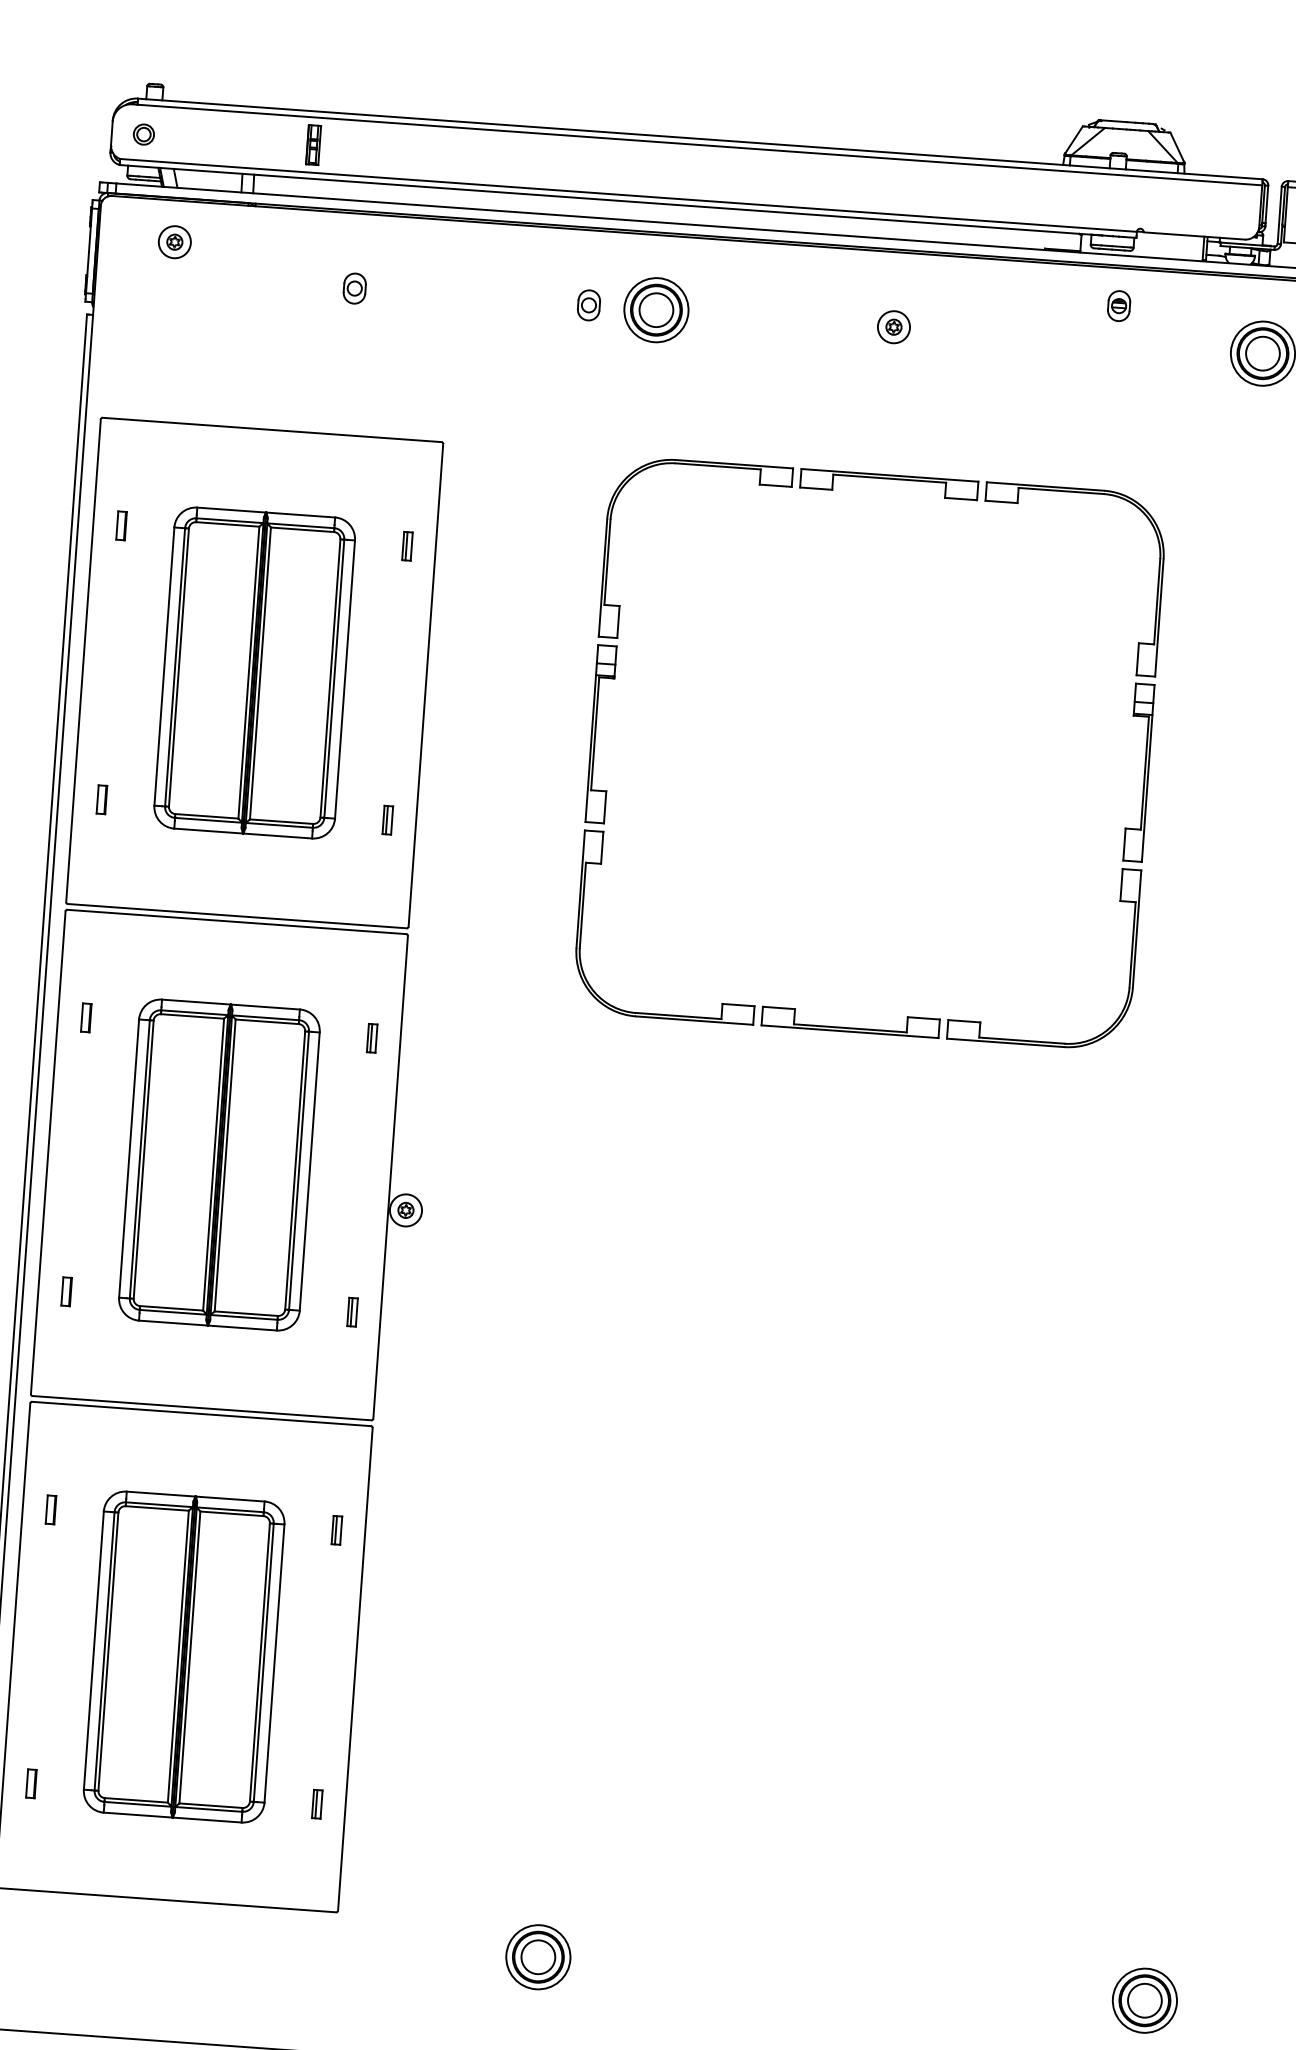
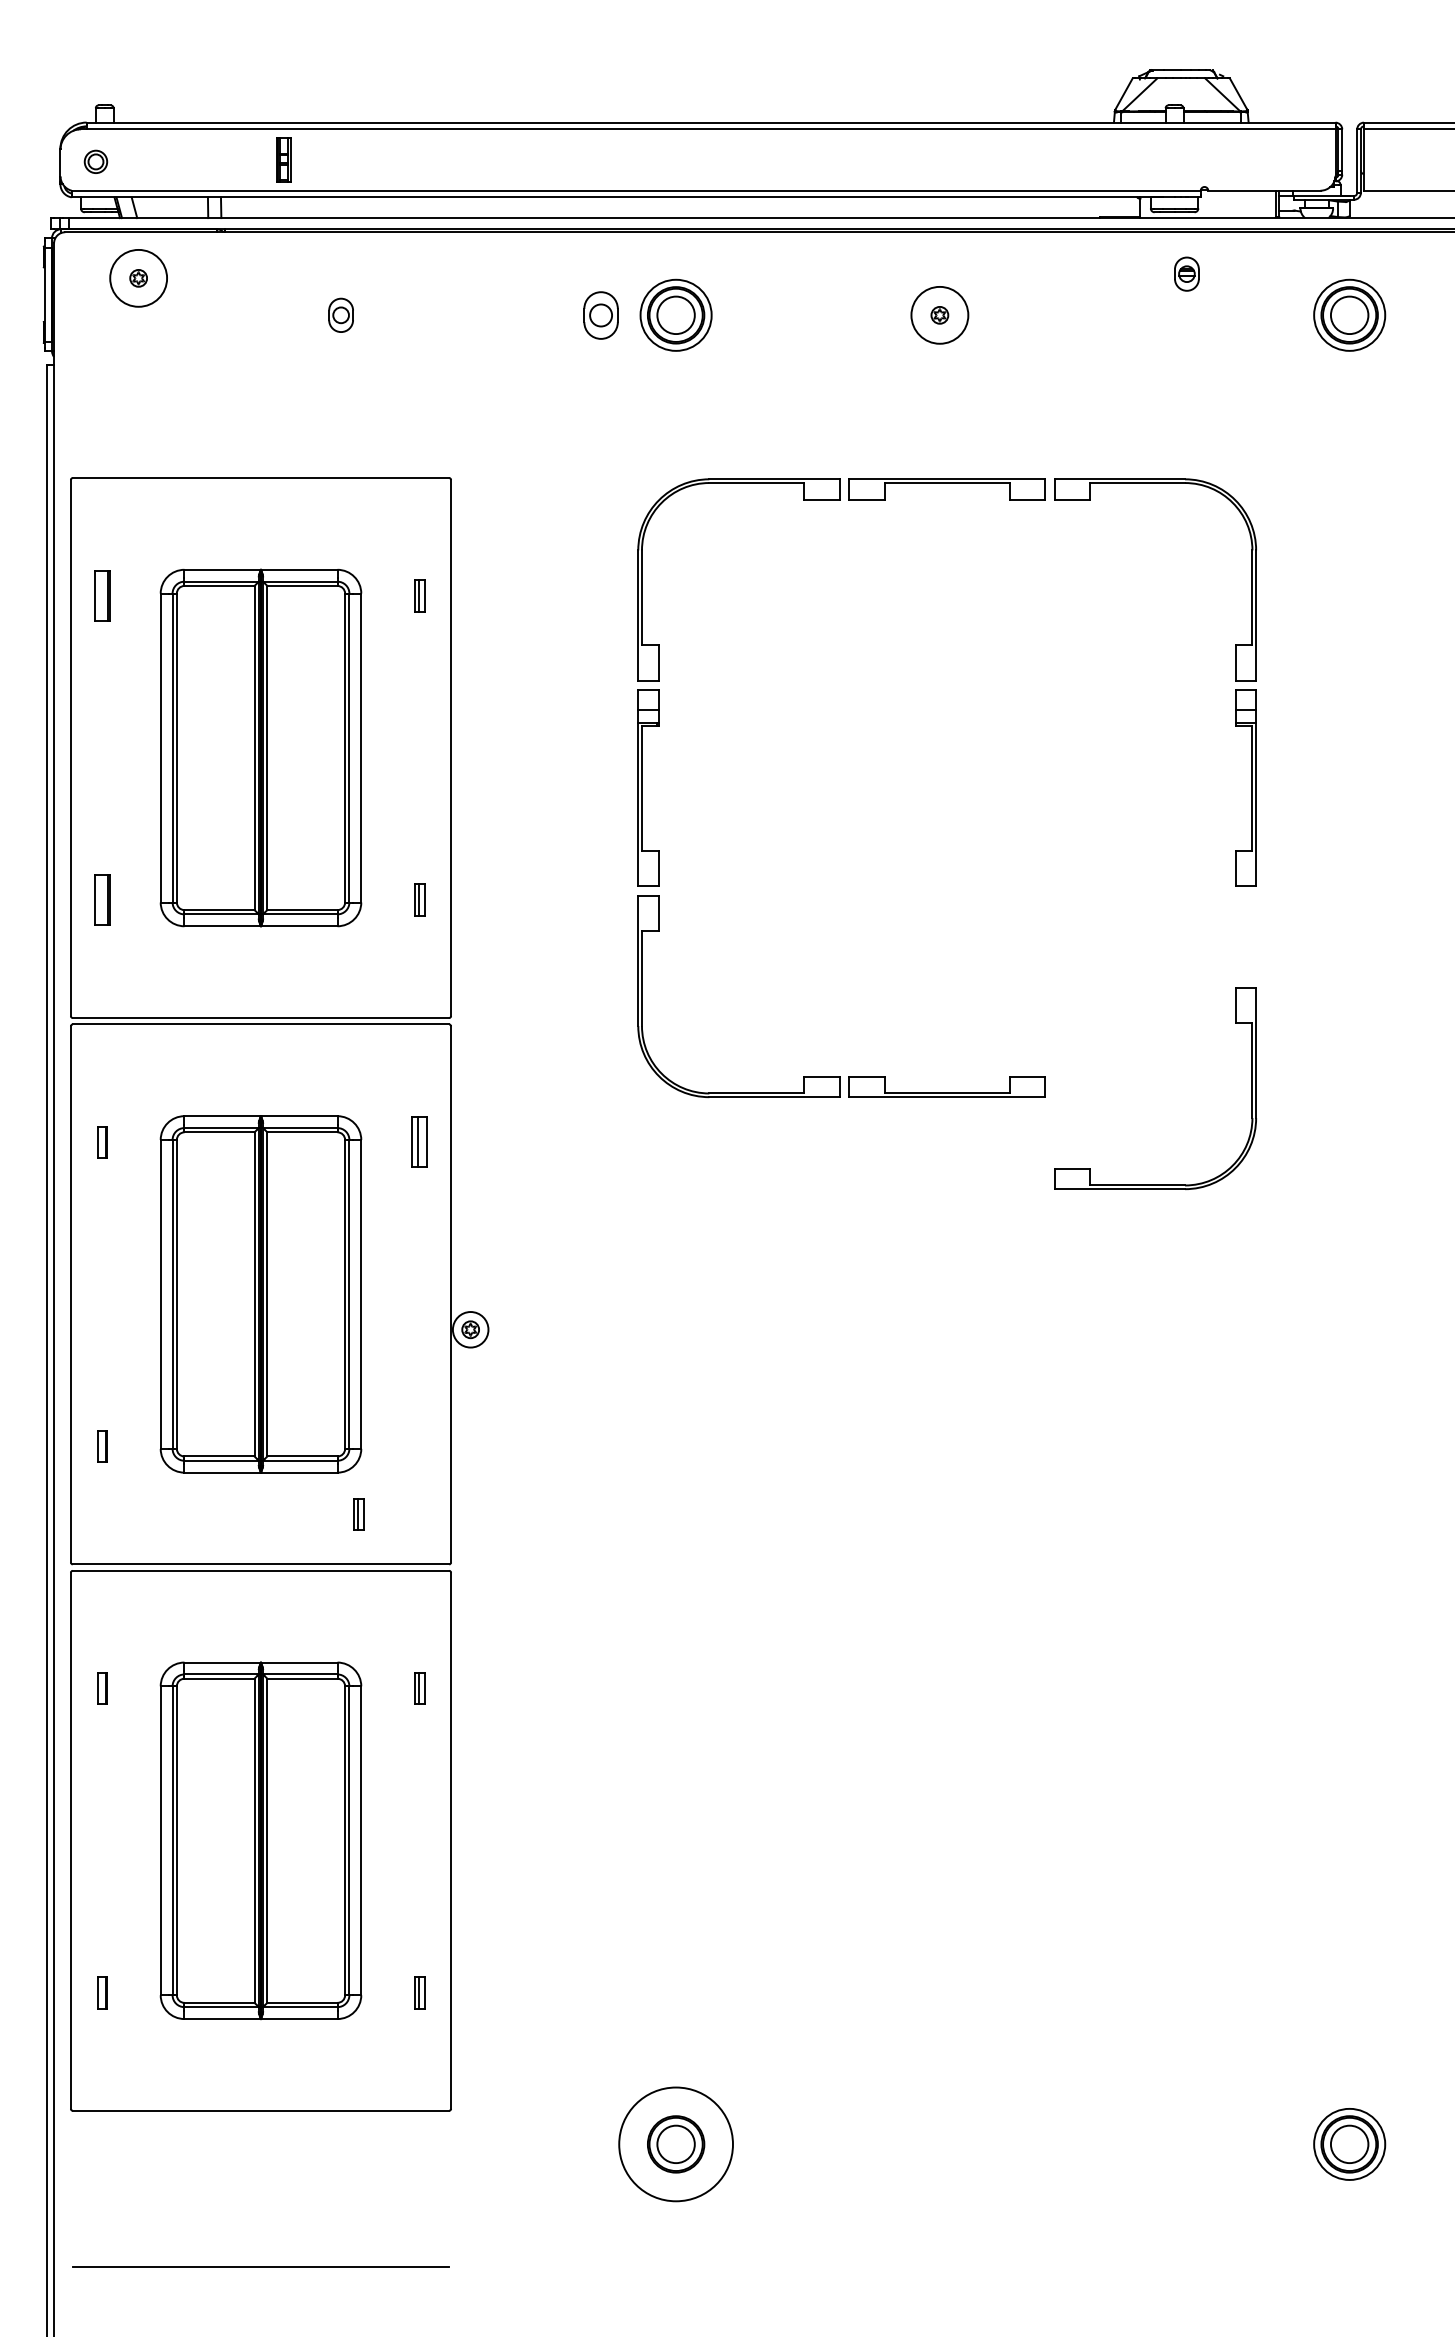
circle: (174, 242) -> (138, 278), size x1.6
part: (589, 304) -> (601, 314), size x1.4
circle: (893, 327) -> (939, 315), size x1.6
part: (121, 525) -> (102, 595), size x1.6
part: (102, 799) -> (102, 899), size x1.6
part: (1130, 960) -> (1251, 1088), moved
part: (371, 1038) -> (419, 1142), size x1.6
part: (352, 1312) -> (358, 1514), moved
circle: (537, 1956) -> (675, 2143), size x1.6

